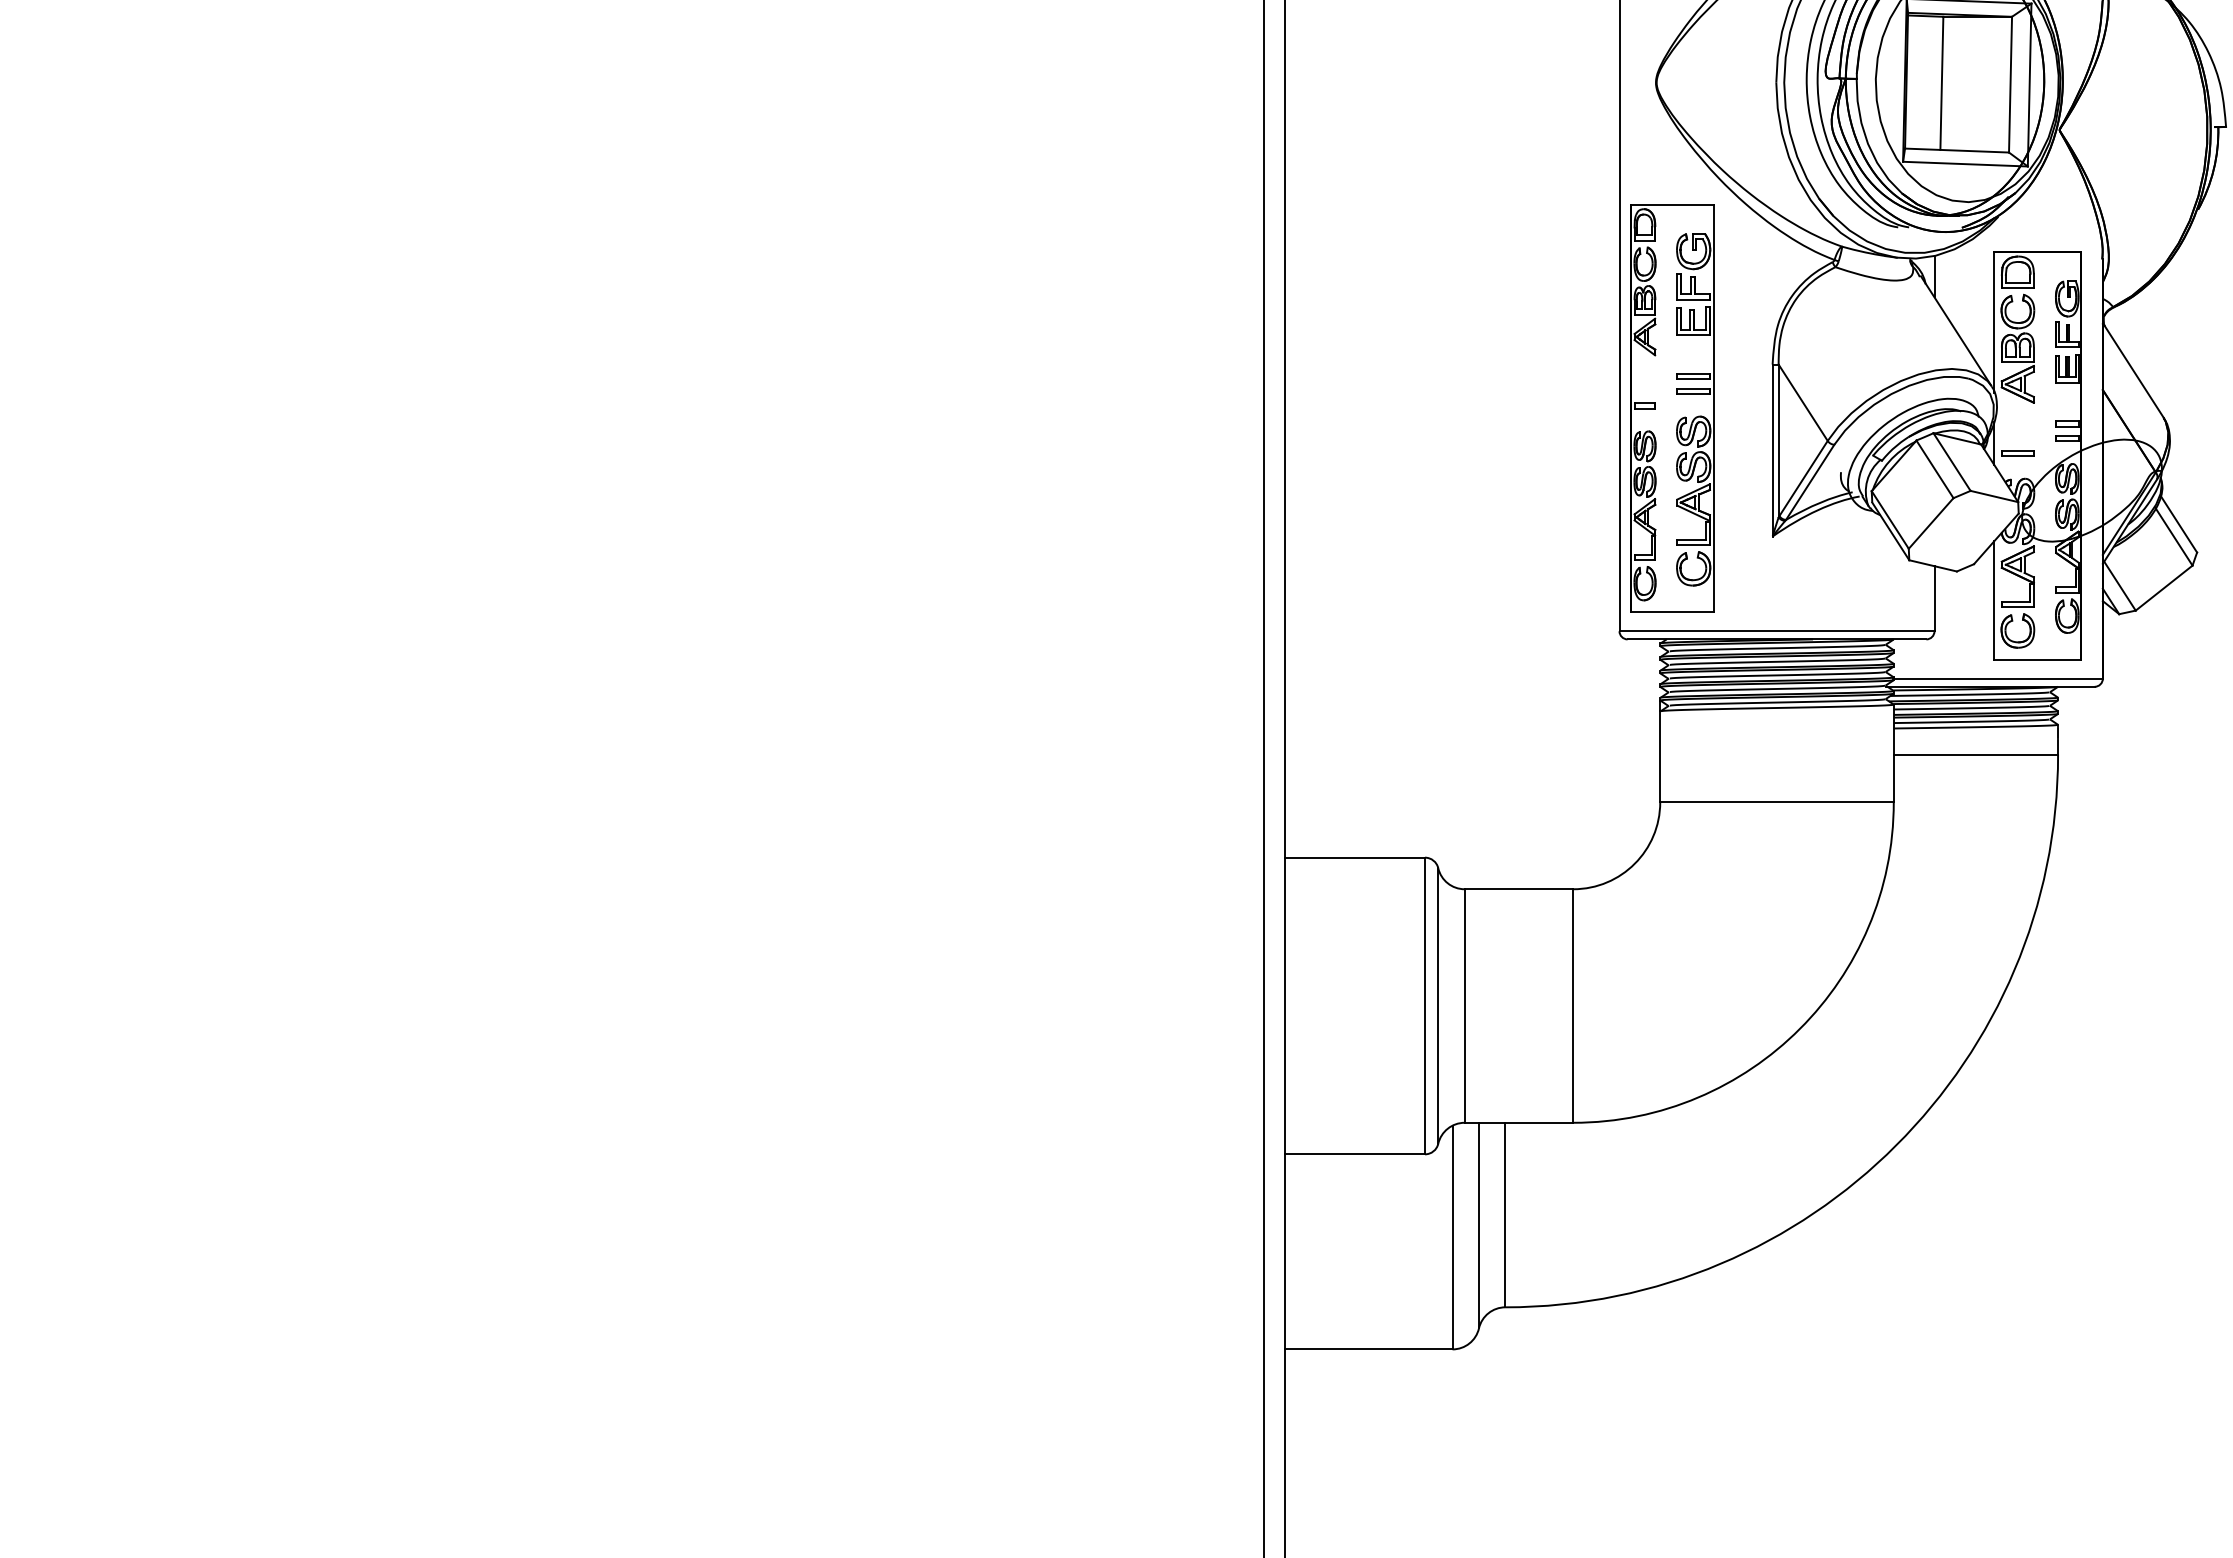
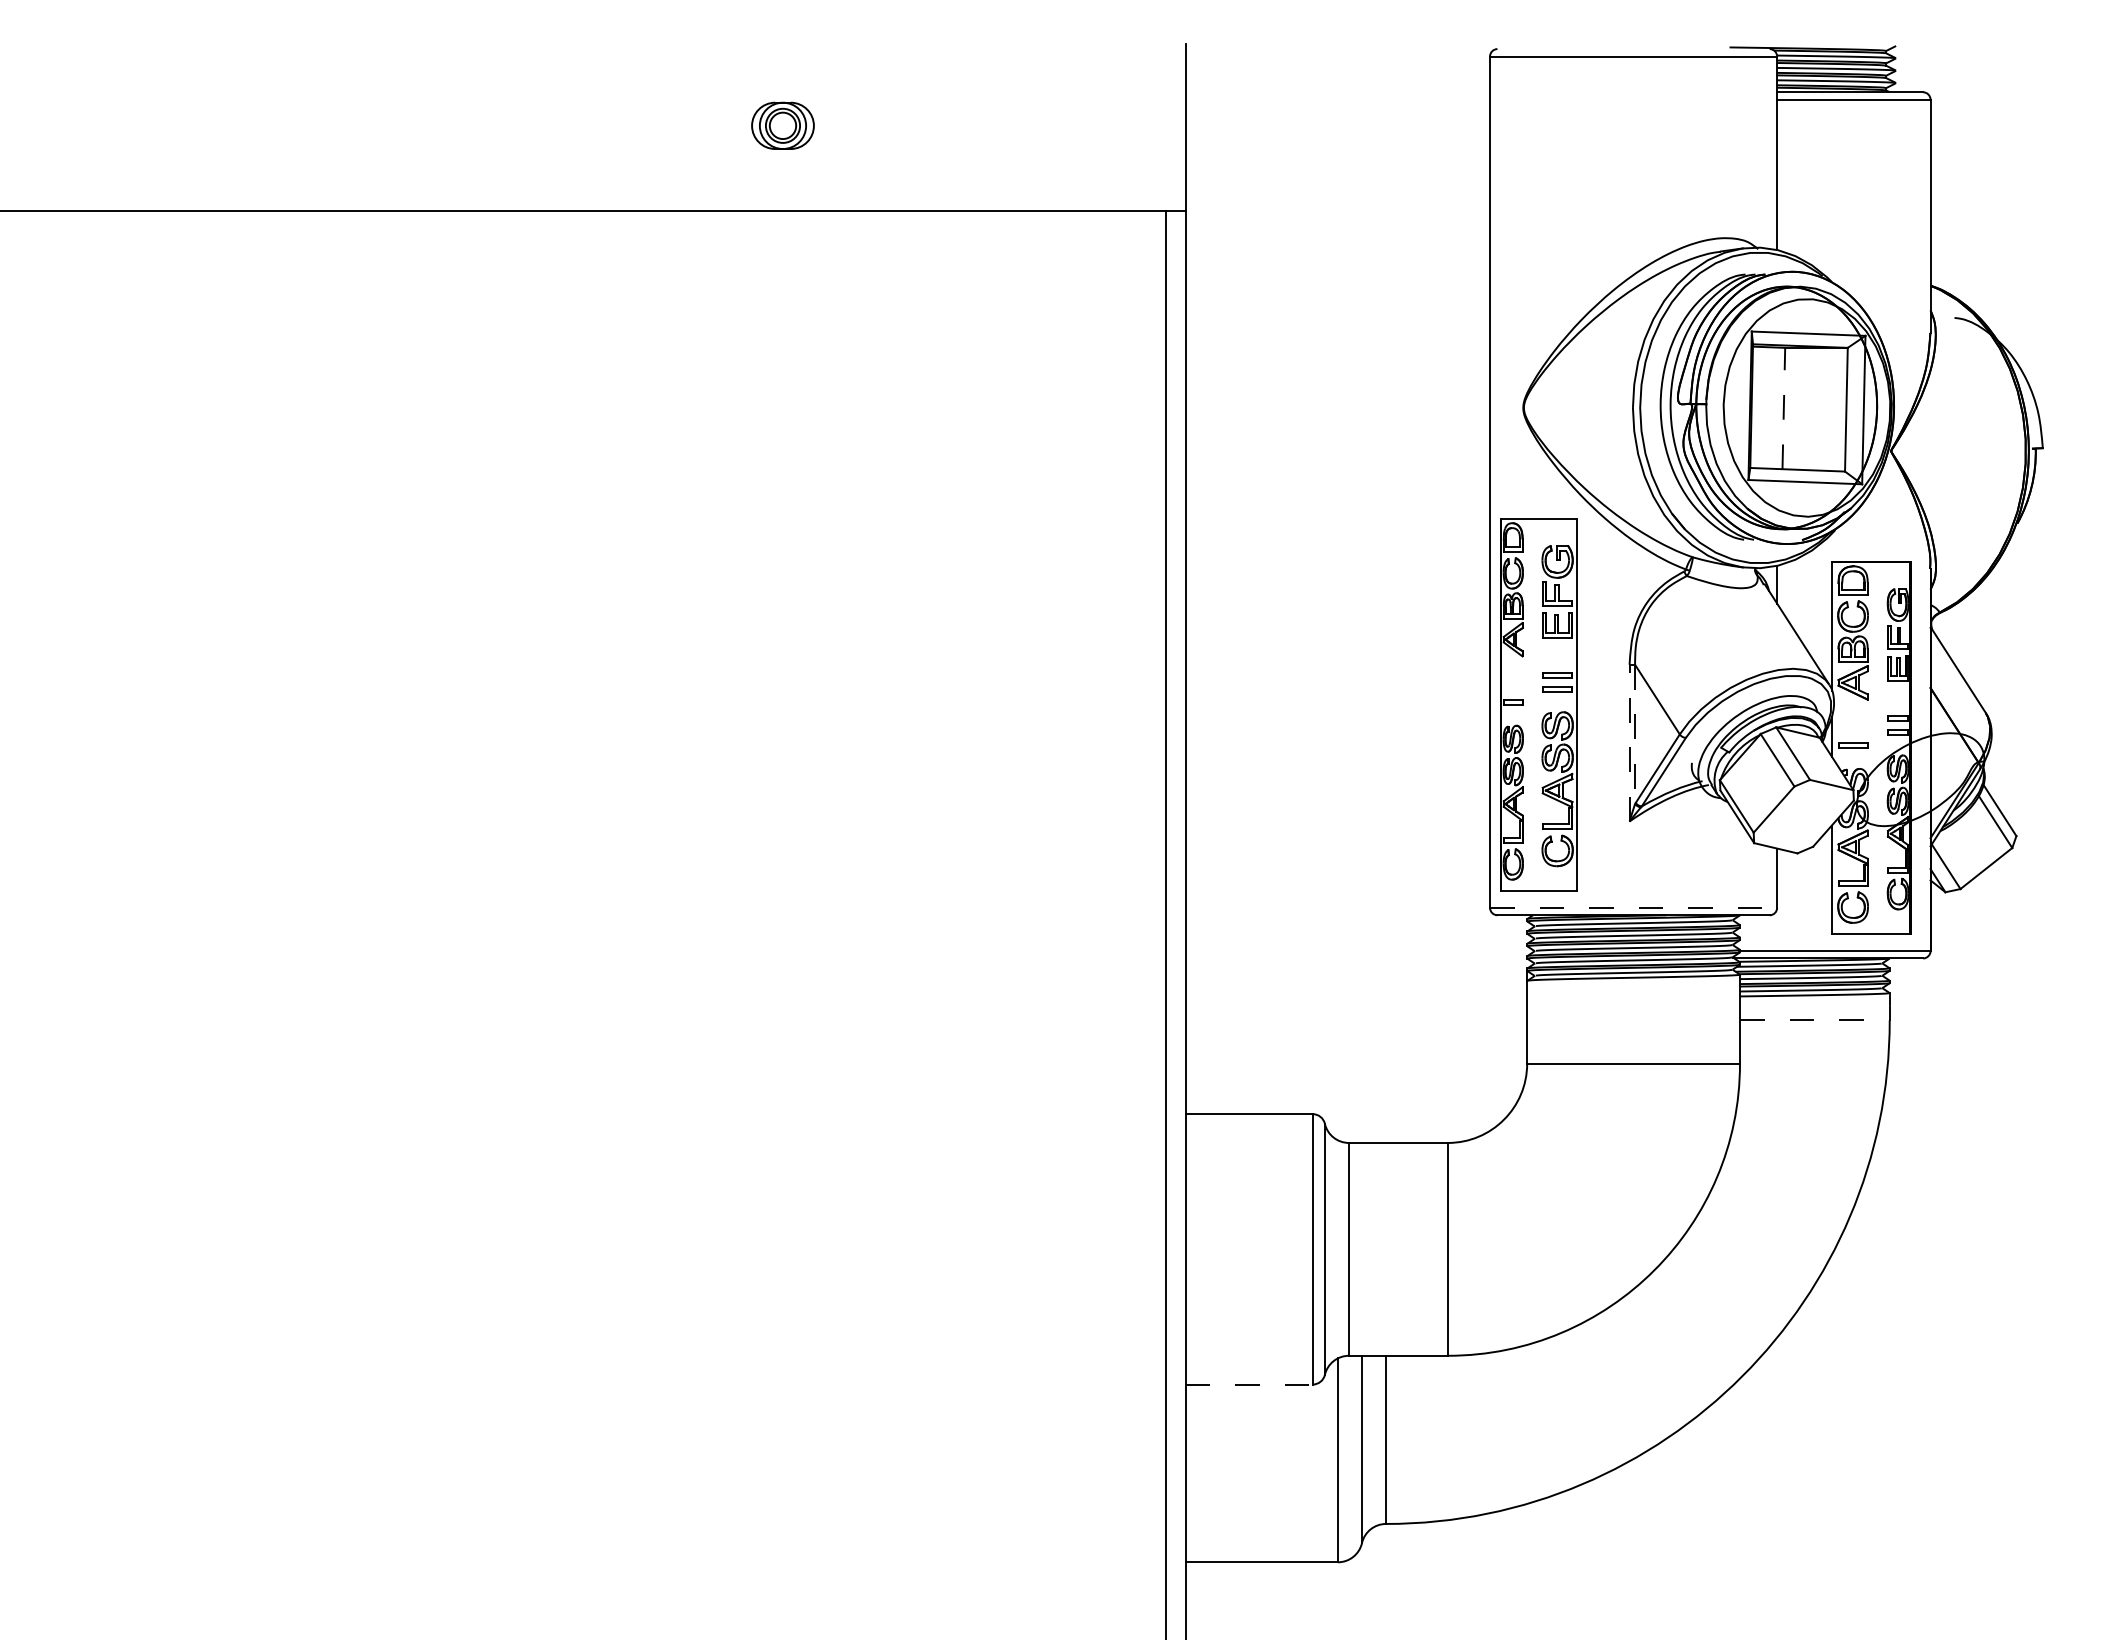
line: (1941, 83) -> (1783, 408), solid -> dashed
line: (1779, 441) -> (1635, 734), solid -> dashed
line: (1772, 449) -> (1629, 742), solid -> dashed
line: (1776, 630) -> (1633, 907), solid -> dashed
line: (1975, 754) -> (1814, 1020), solid -> dashed
line: (1355, 1154) -> (1249, 1384), solid -> dashed

